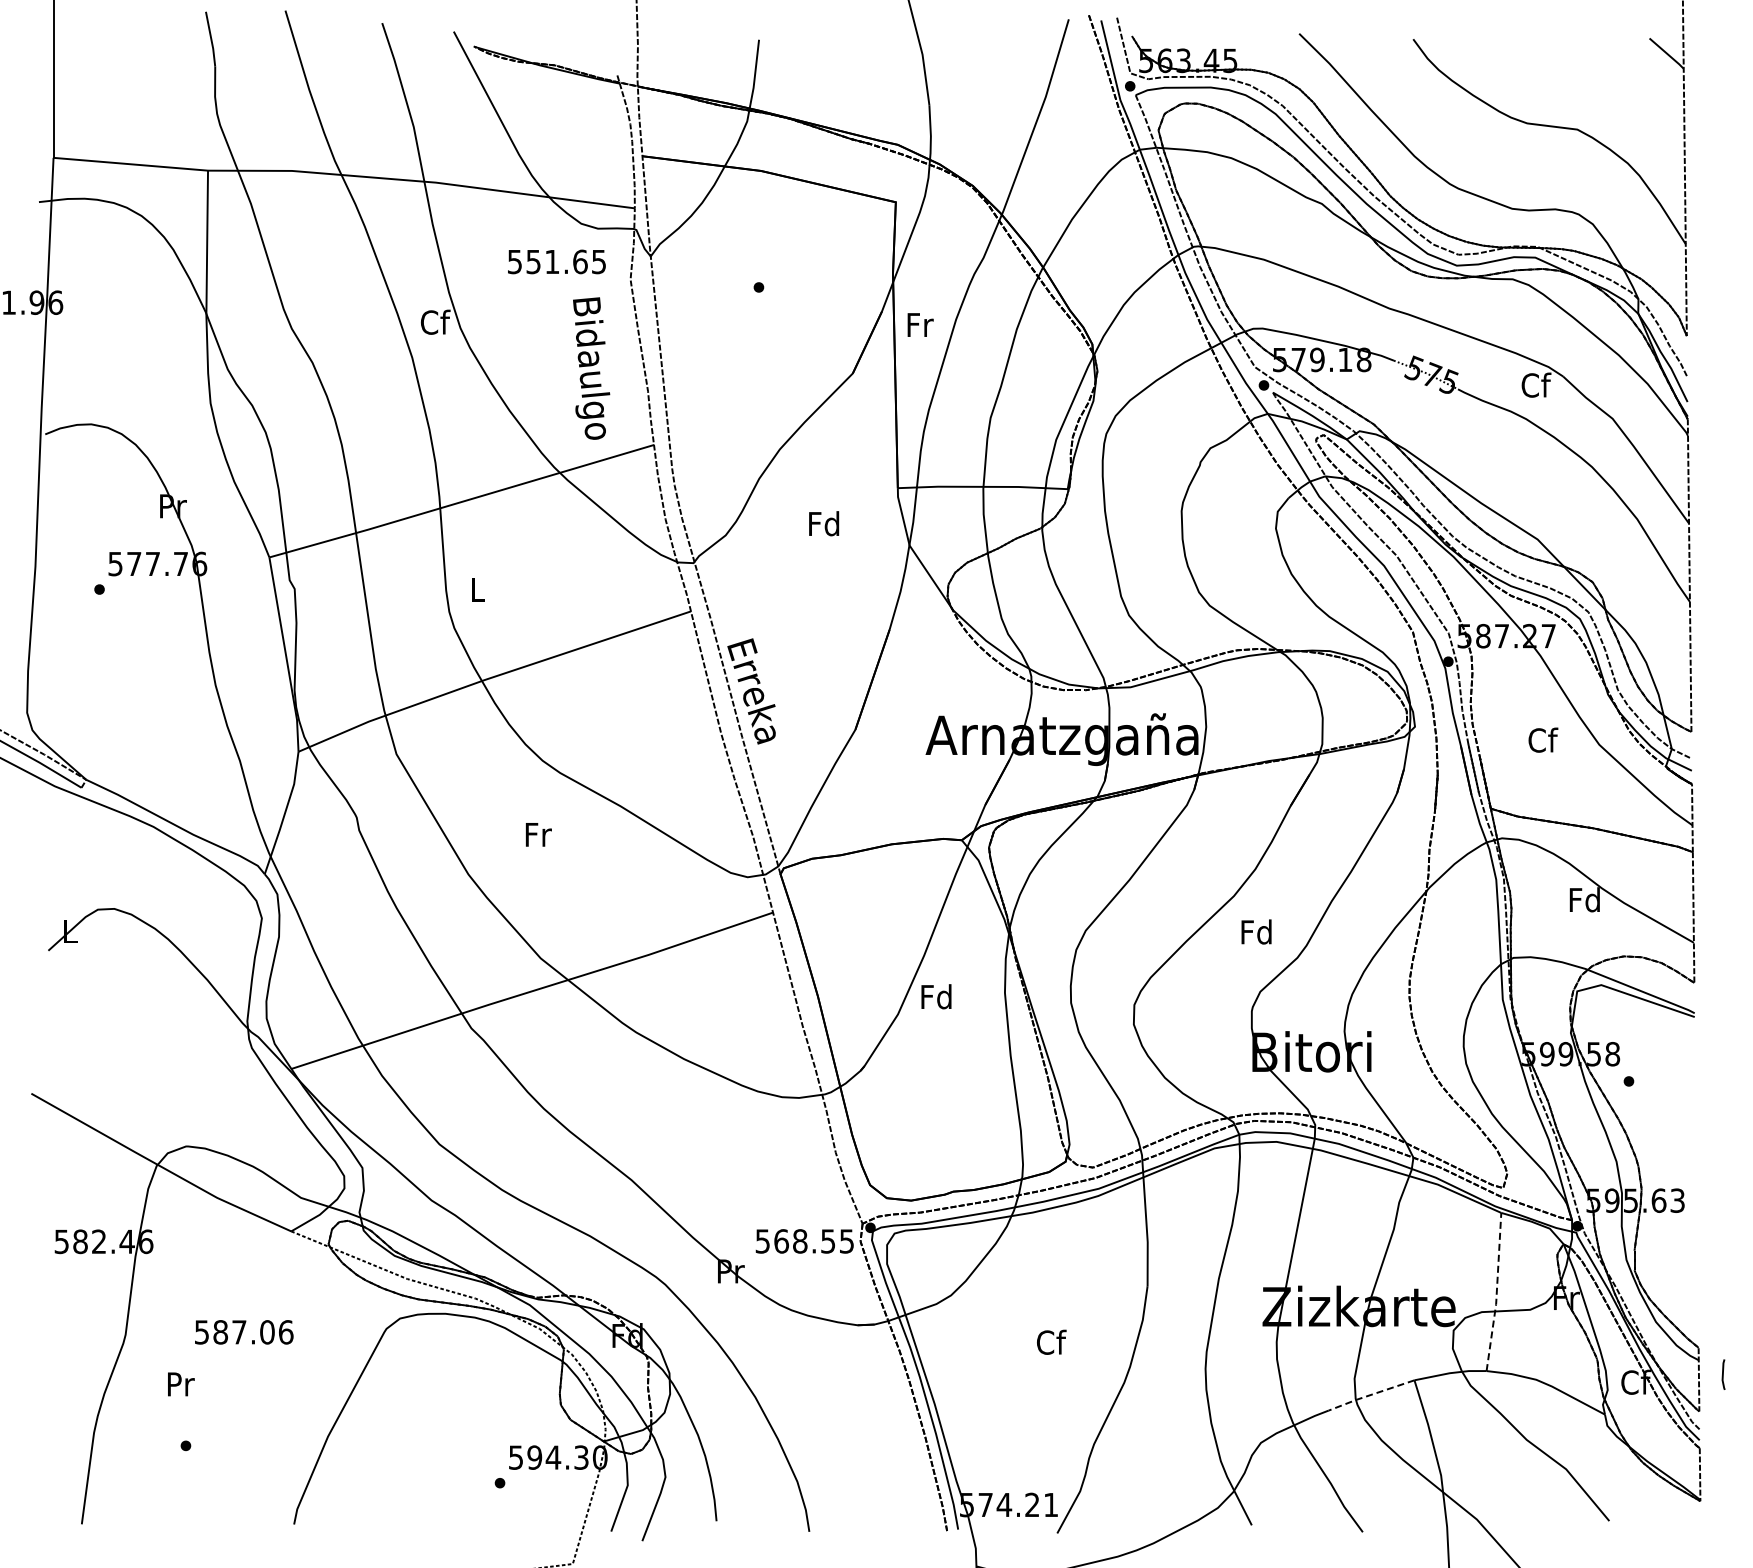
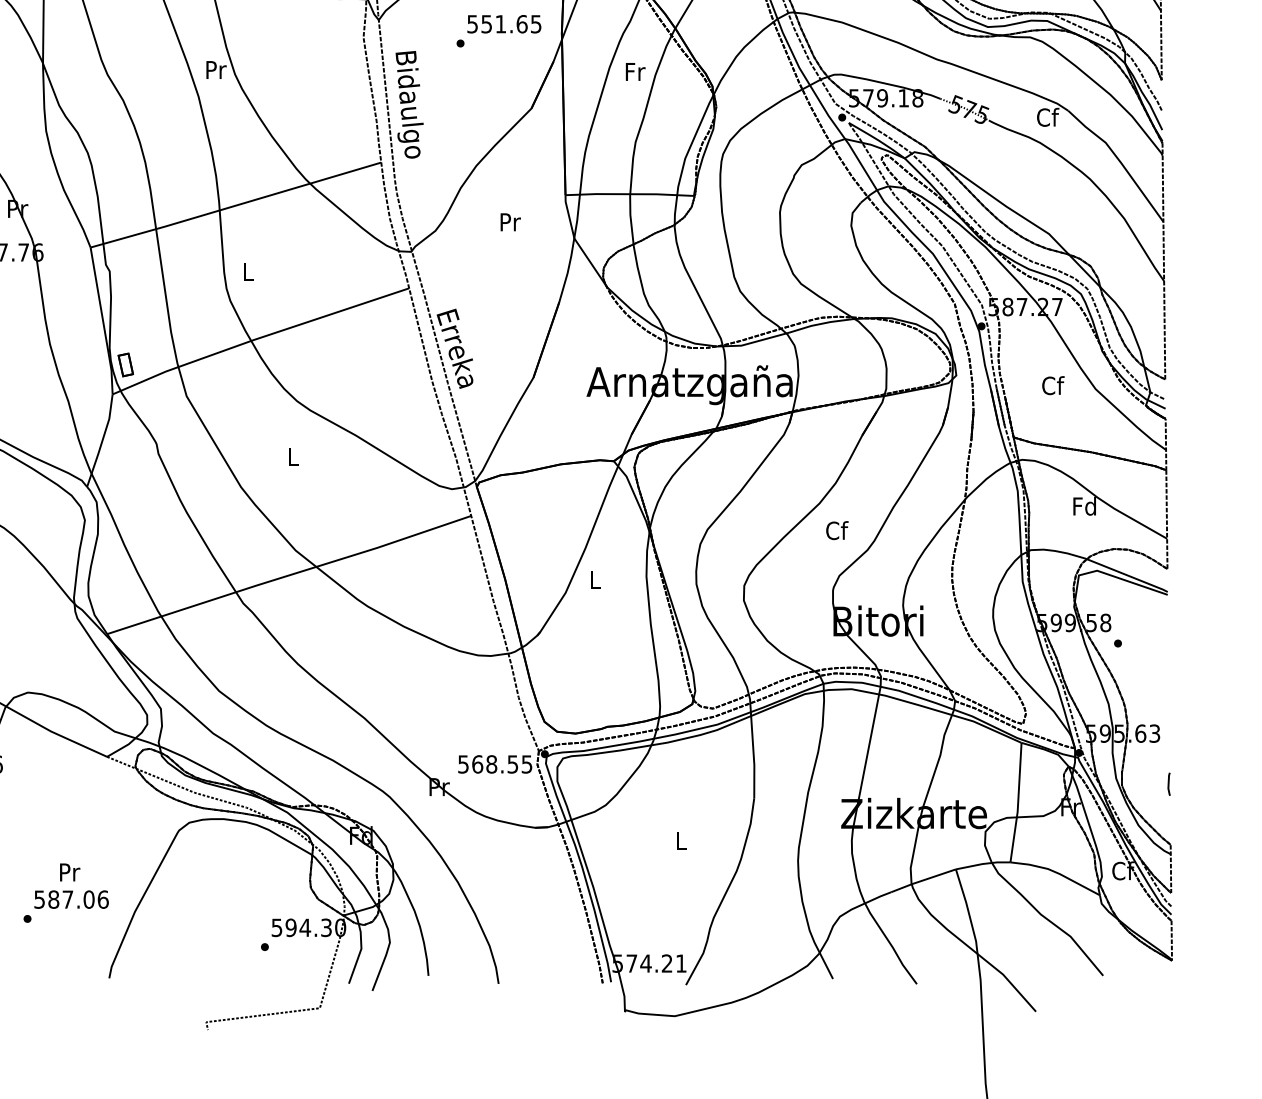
text: (556, 261) -> (504, 23), moved
text: (435, 321) -> (216, 69), Cf -> Pr
text: (920, 324) -> (635, 71), moved
text: (591, 368) -> (409, 104), moved
text: (824, 523) -> (510, 221), Fd -> Pr
part: (315, 712) -> (125, 364), added
text: (538, 834) -> (293, 456), Fr -> L
text: (1256, 931) -> (836, 530), Fd -> Cf
text: (936, 996) -> (594, 579), Fd -> L
line: (1496, 1292) -> (1017, 803), dashed -> solid
text: (244, 1332) -> (71, 899), moved
text: (1051, 1341) -> (681, 840), Cf -> L
line: (1723, 1374) -> (1169, 784), moved
text: (181, 1384) -> (70, 872), moved
line: (1370, 1395) -> (922, 880), dashed -> solid

